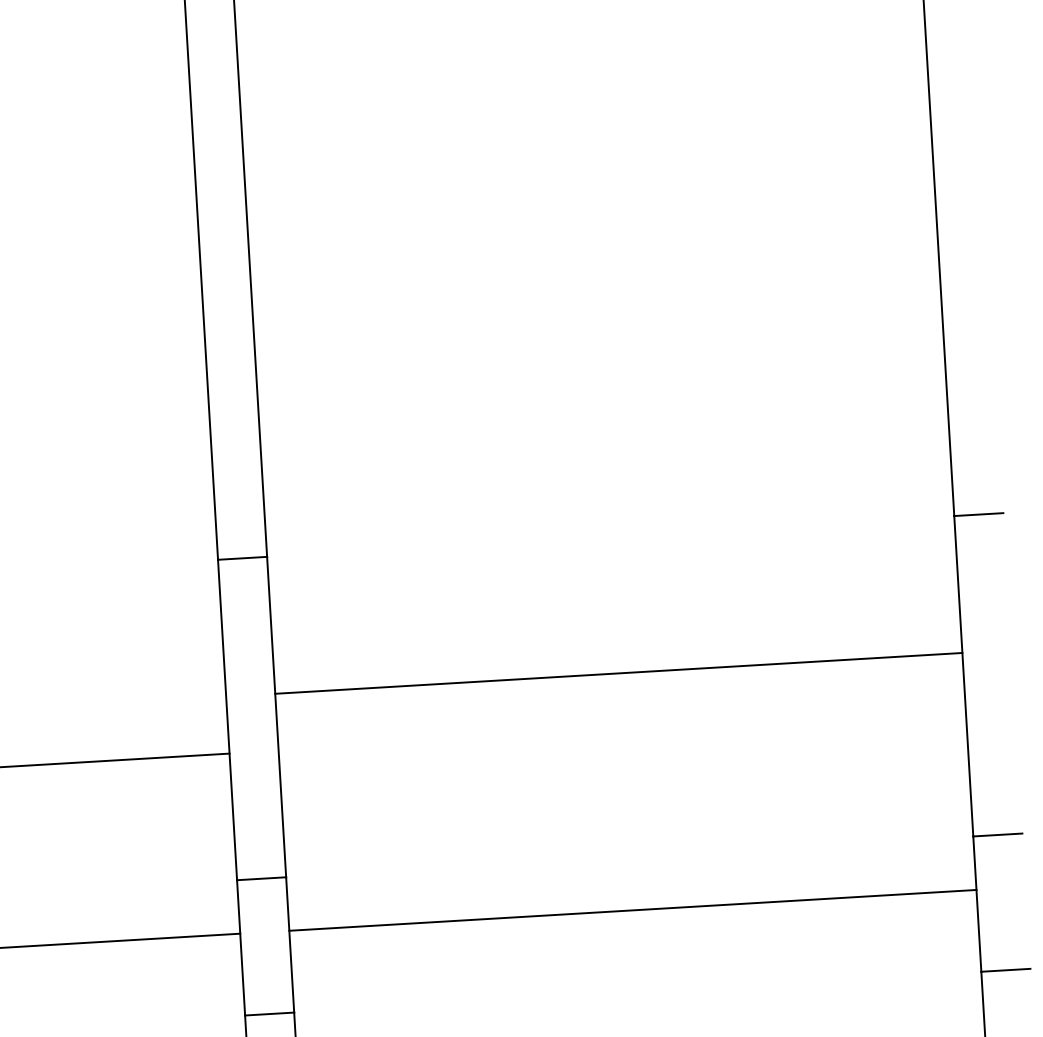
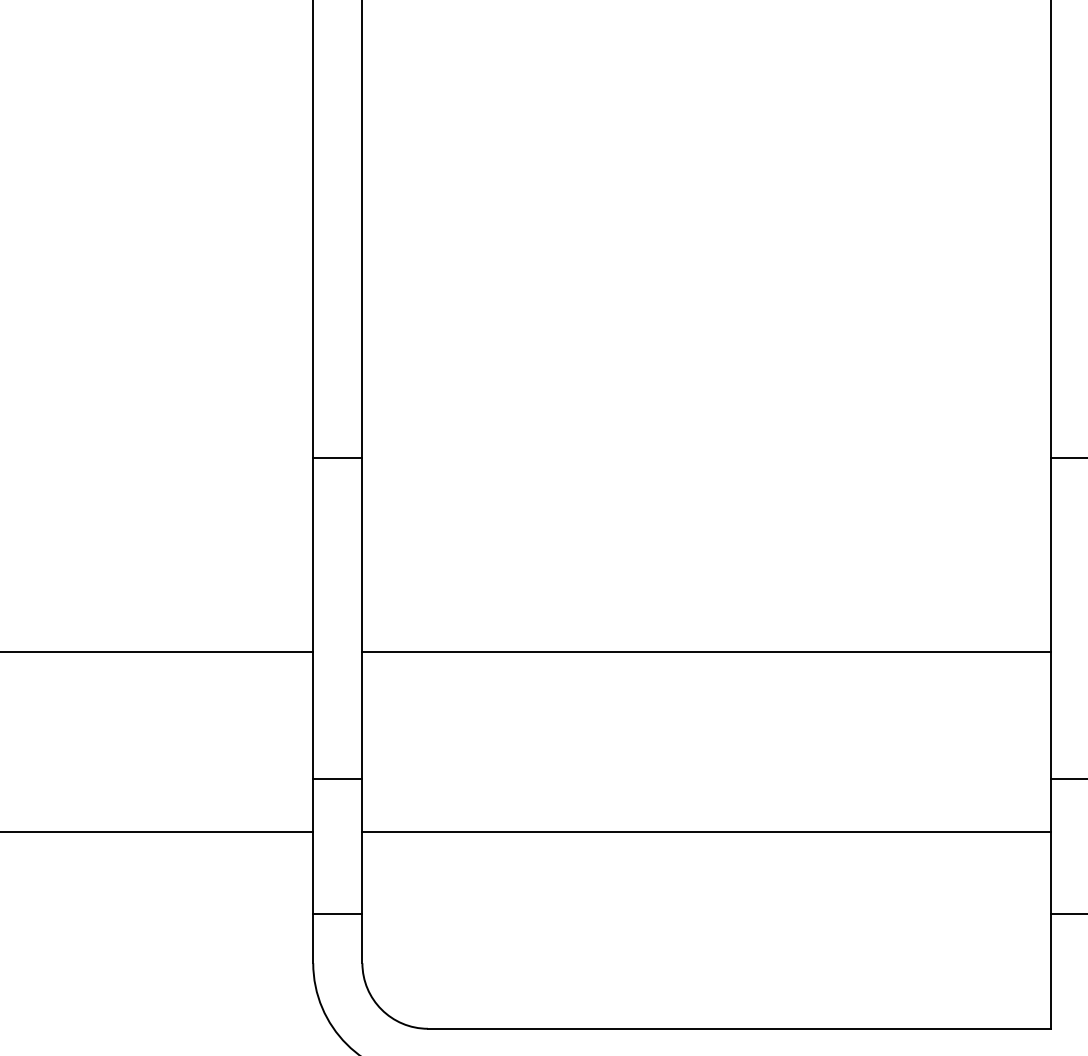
line: (618, 673) -> (706, 651), moved

